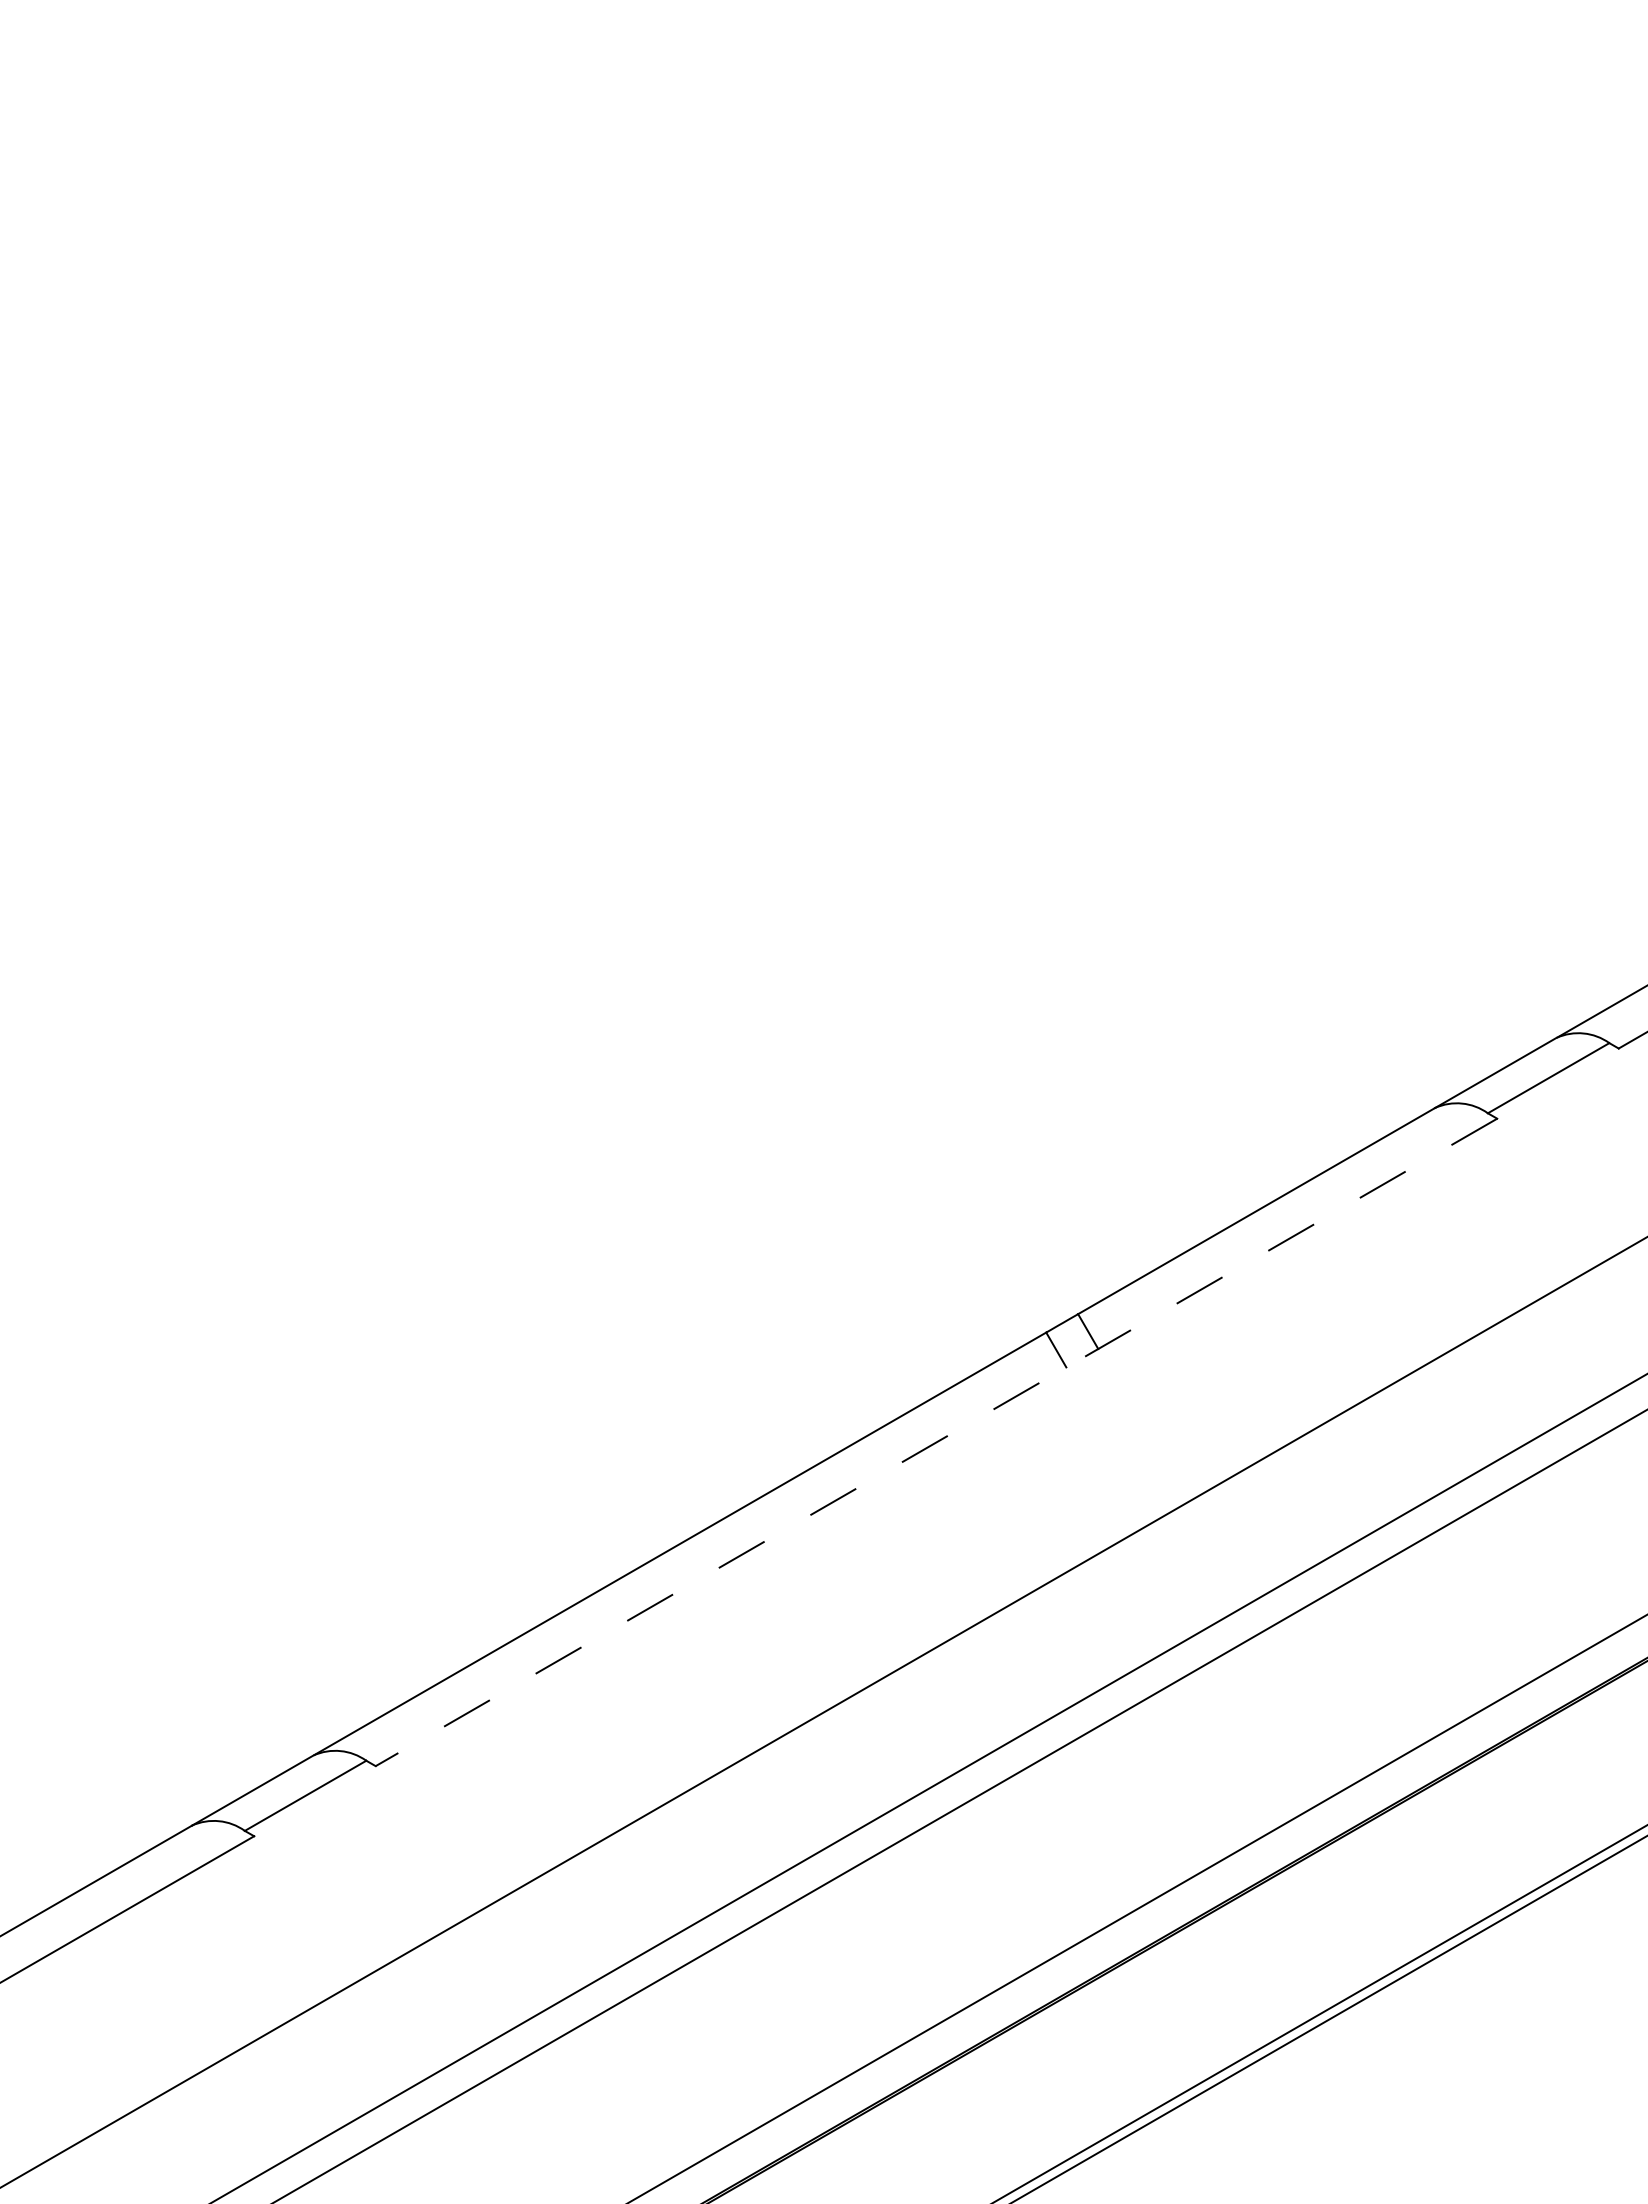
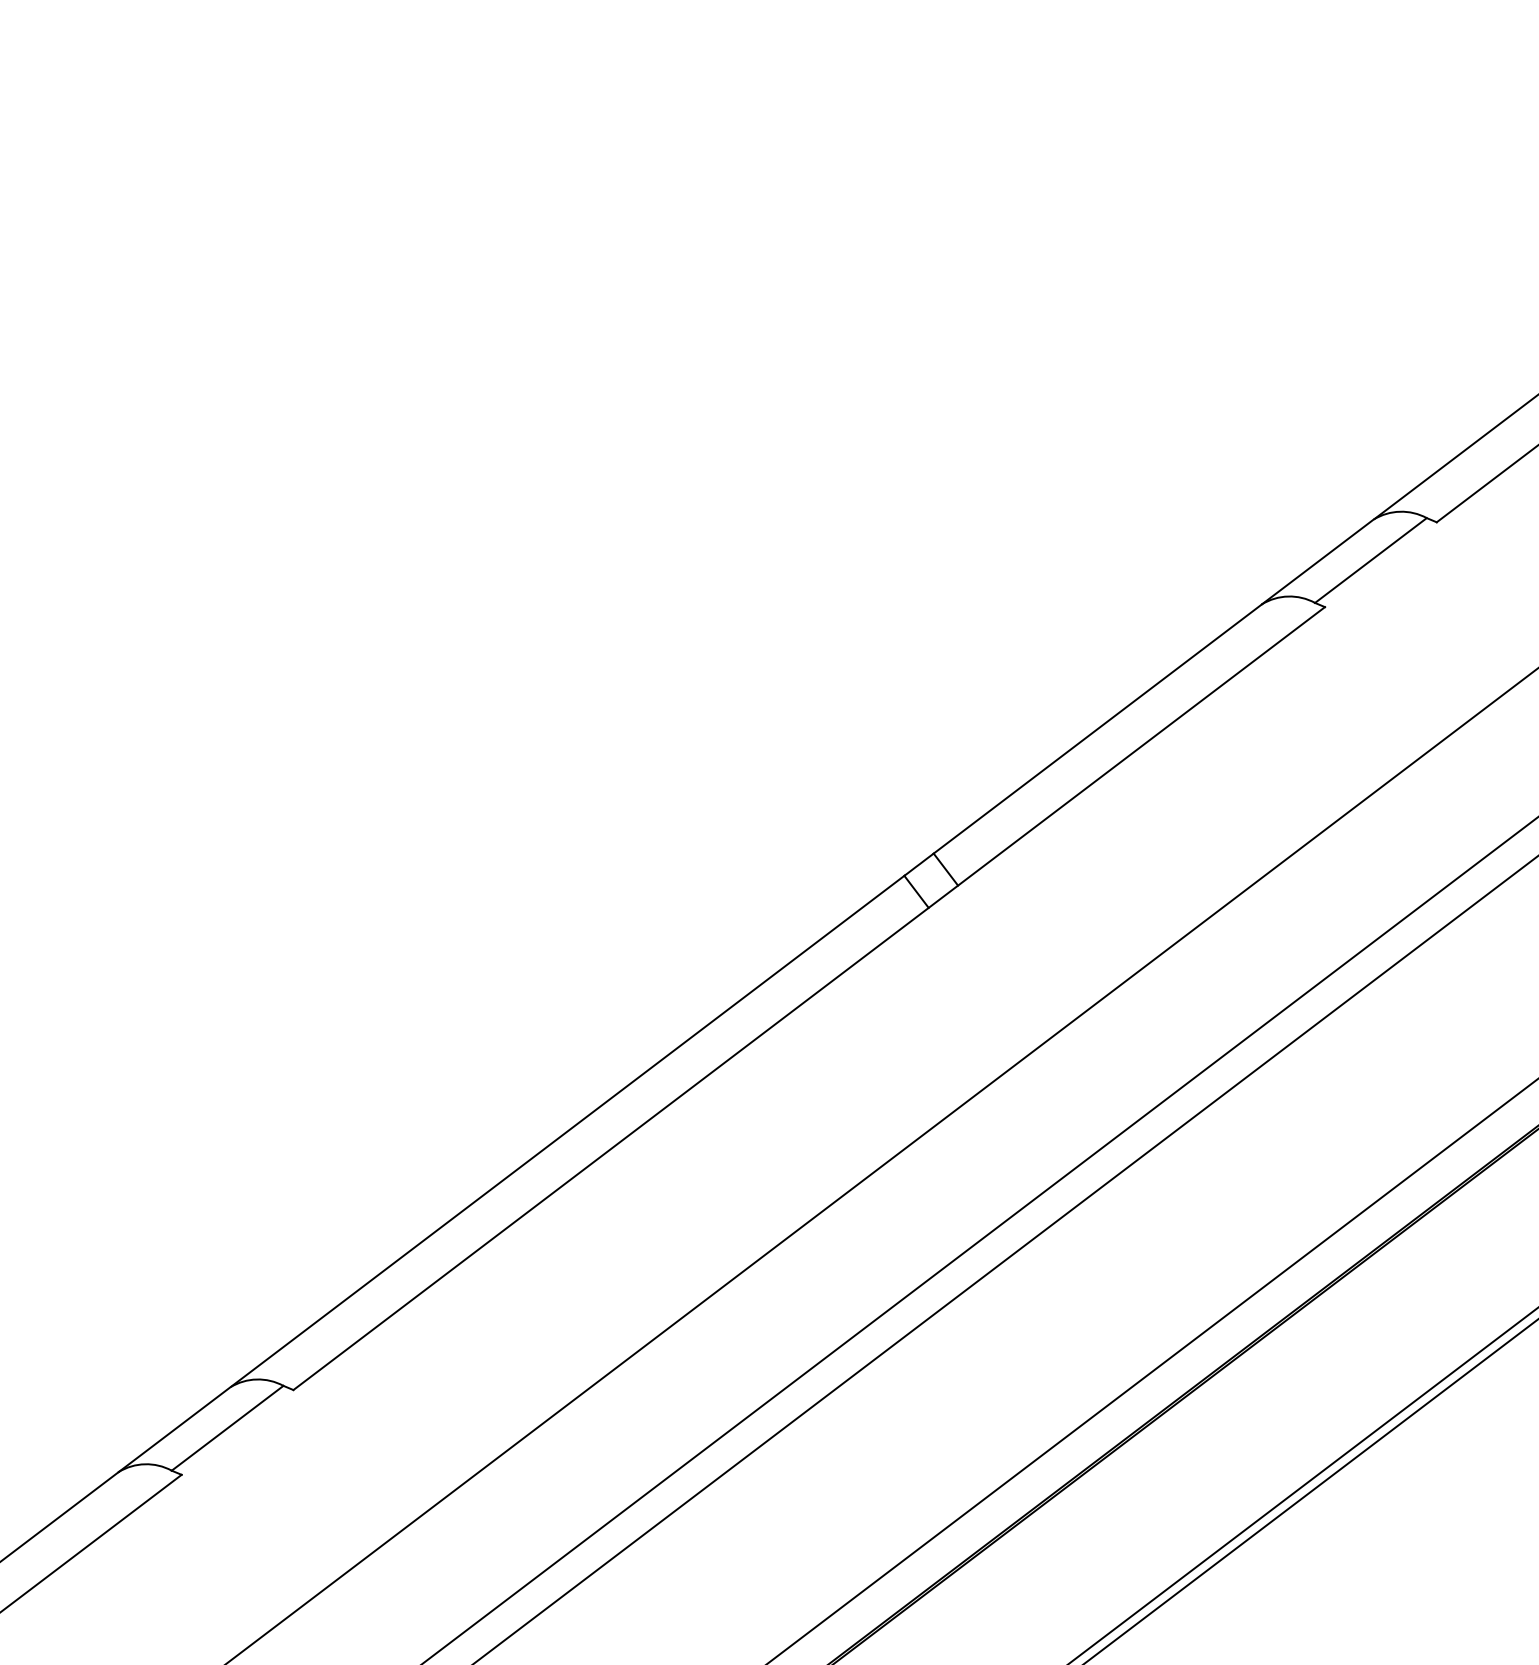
line: (936, 1442) -> (809, 998), dashed -> solid

